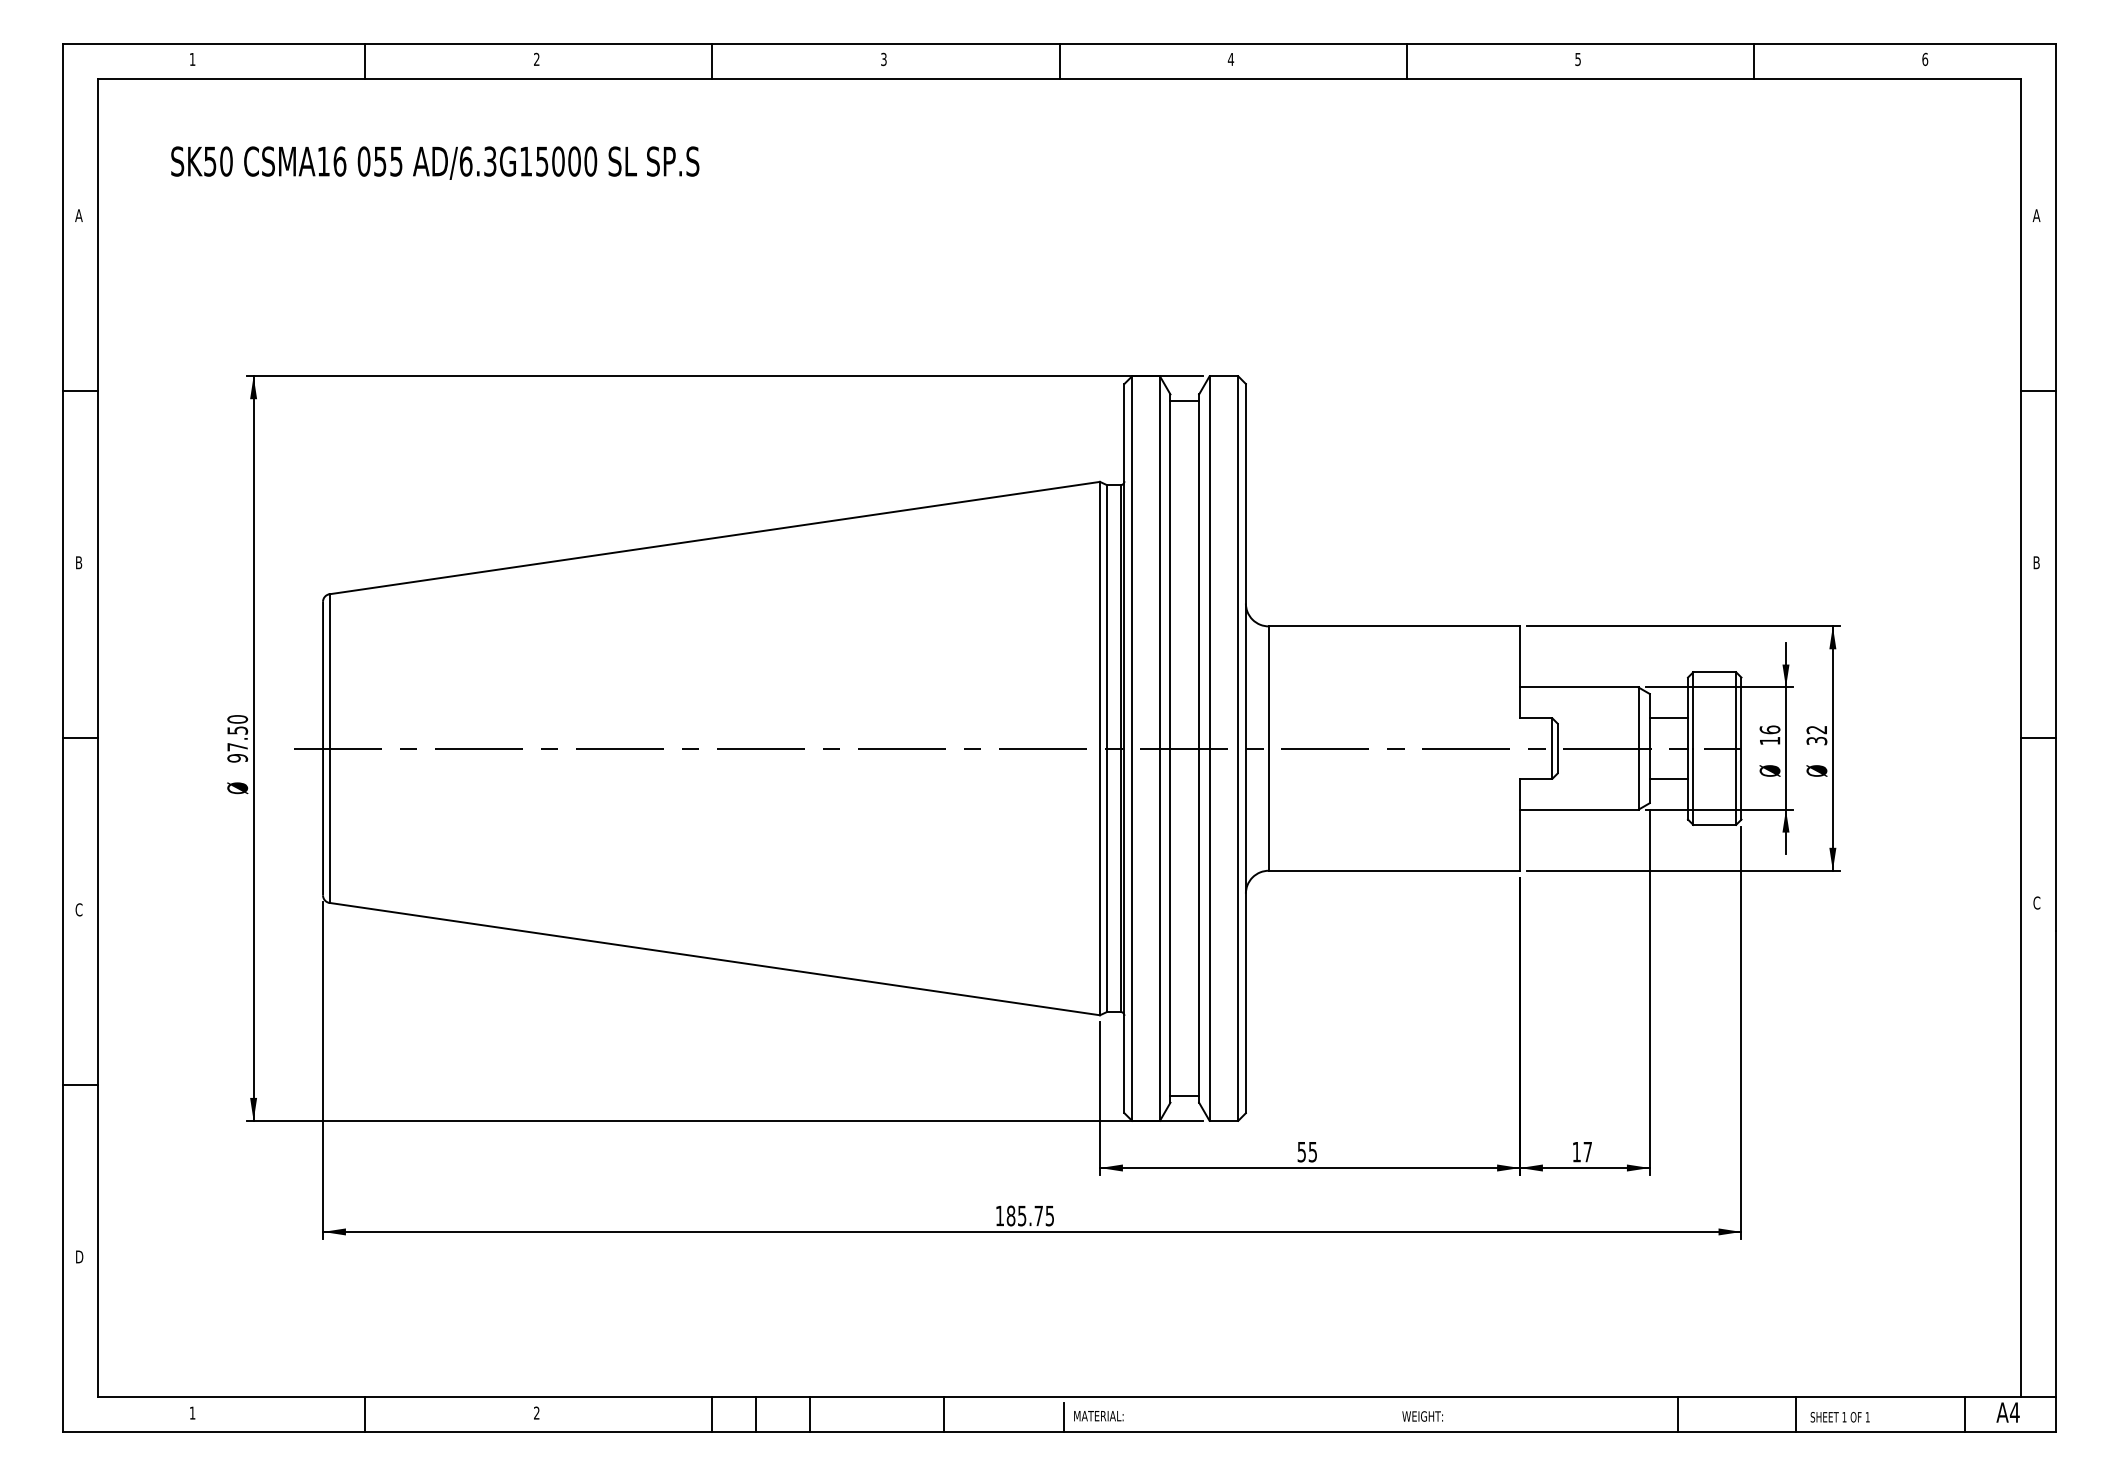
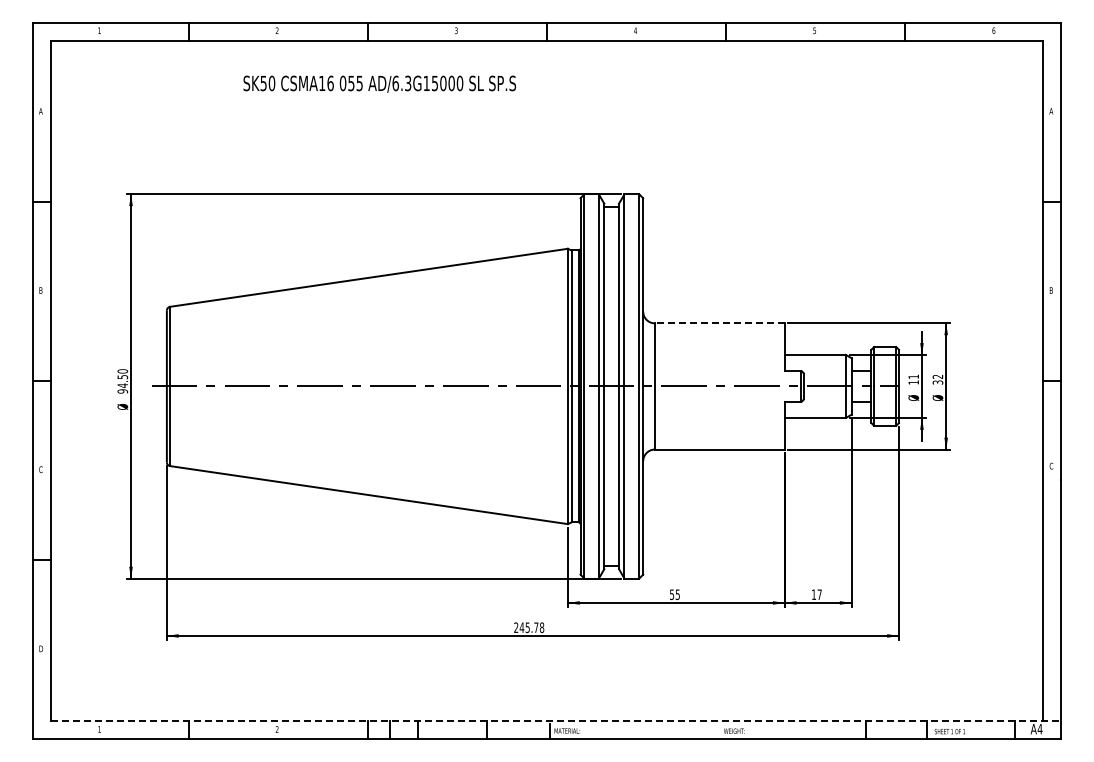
text: (434, 161) -> (379, 83), moved
line: (1393, 626) -> (719, 323), solid -> dashed
text: (1769, 729) -> (913, 376), 16 -> 11
text: (237, 746) -> (122, 385), 97.50 -> 94.50
text: (1025, 1215) -> (529, 627), 185.75 -> 245.78
line: (1077, 1397) -> (556, 721), solid -> dashed

